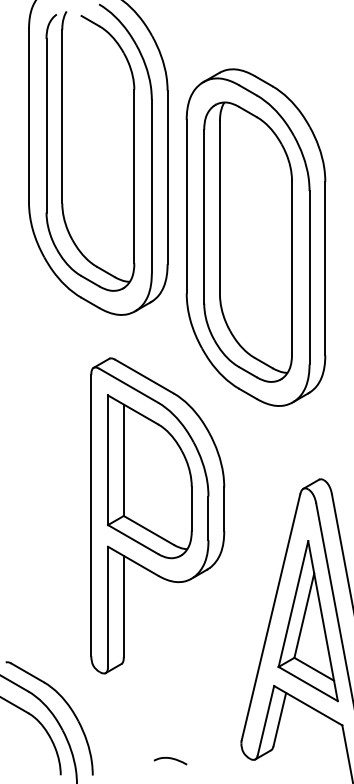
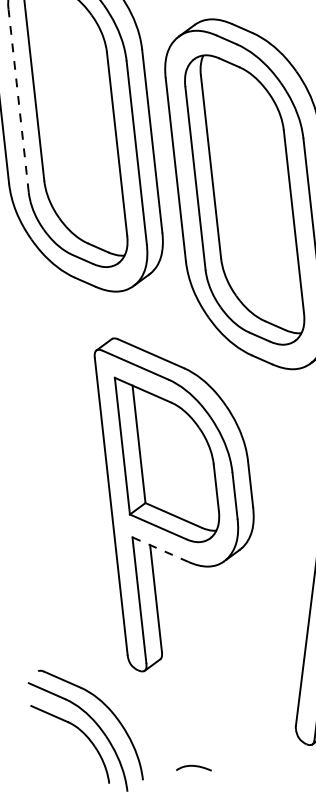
line: (46, 125) -> (18, 100), solid -> dashed
line: (133, 561) -> (161, 549), solid -> dashed
curve: (170, 759) -> (193, 767), moved

